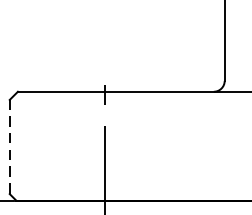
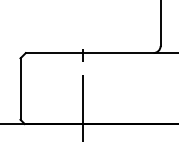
line: (9, 147) -> (20, 89), dashed -> solid

